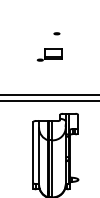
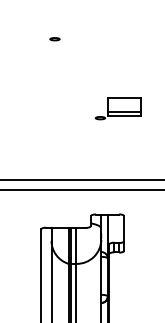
part: (56, 33) -> (54, 38), moved
part: (49, 54) -> (117, 107), moved

